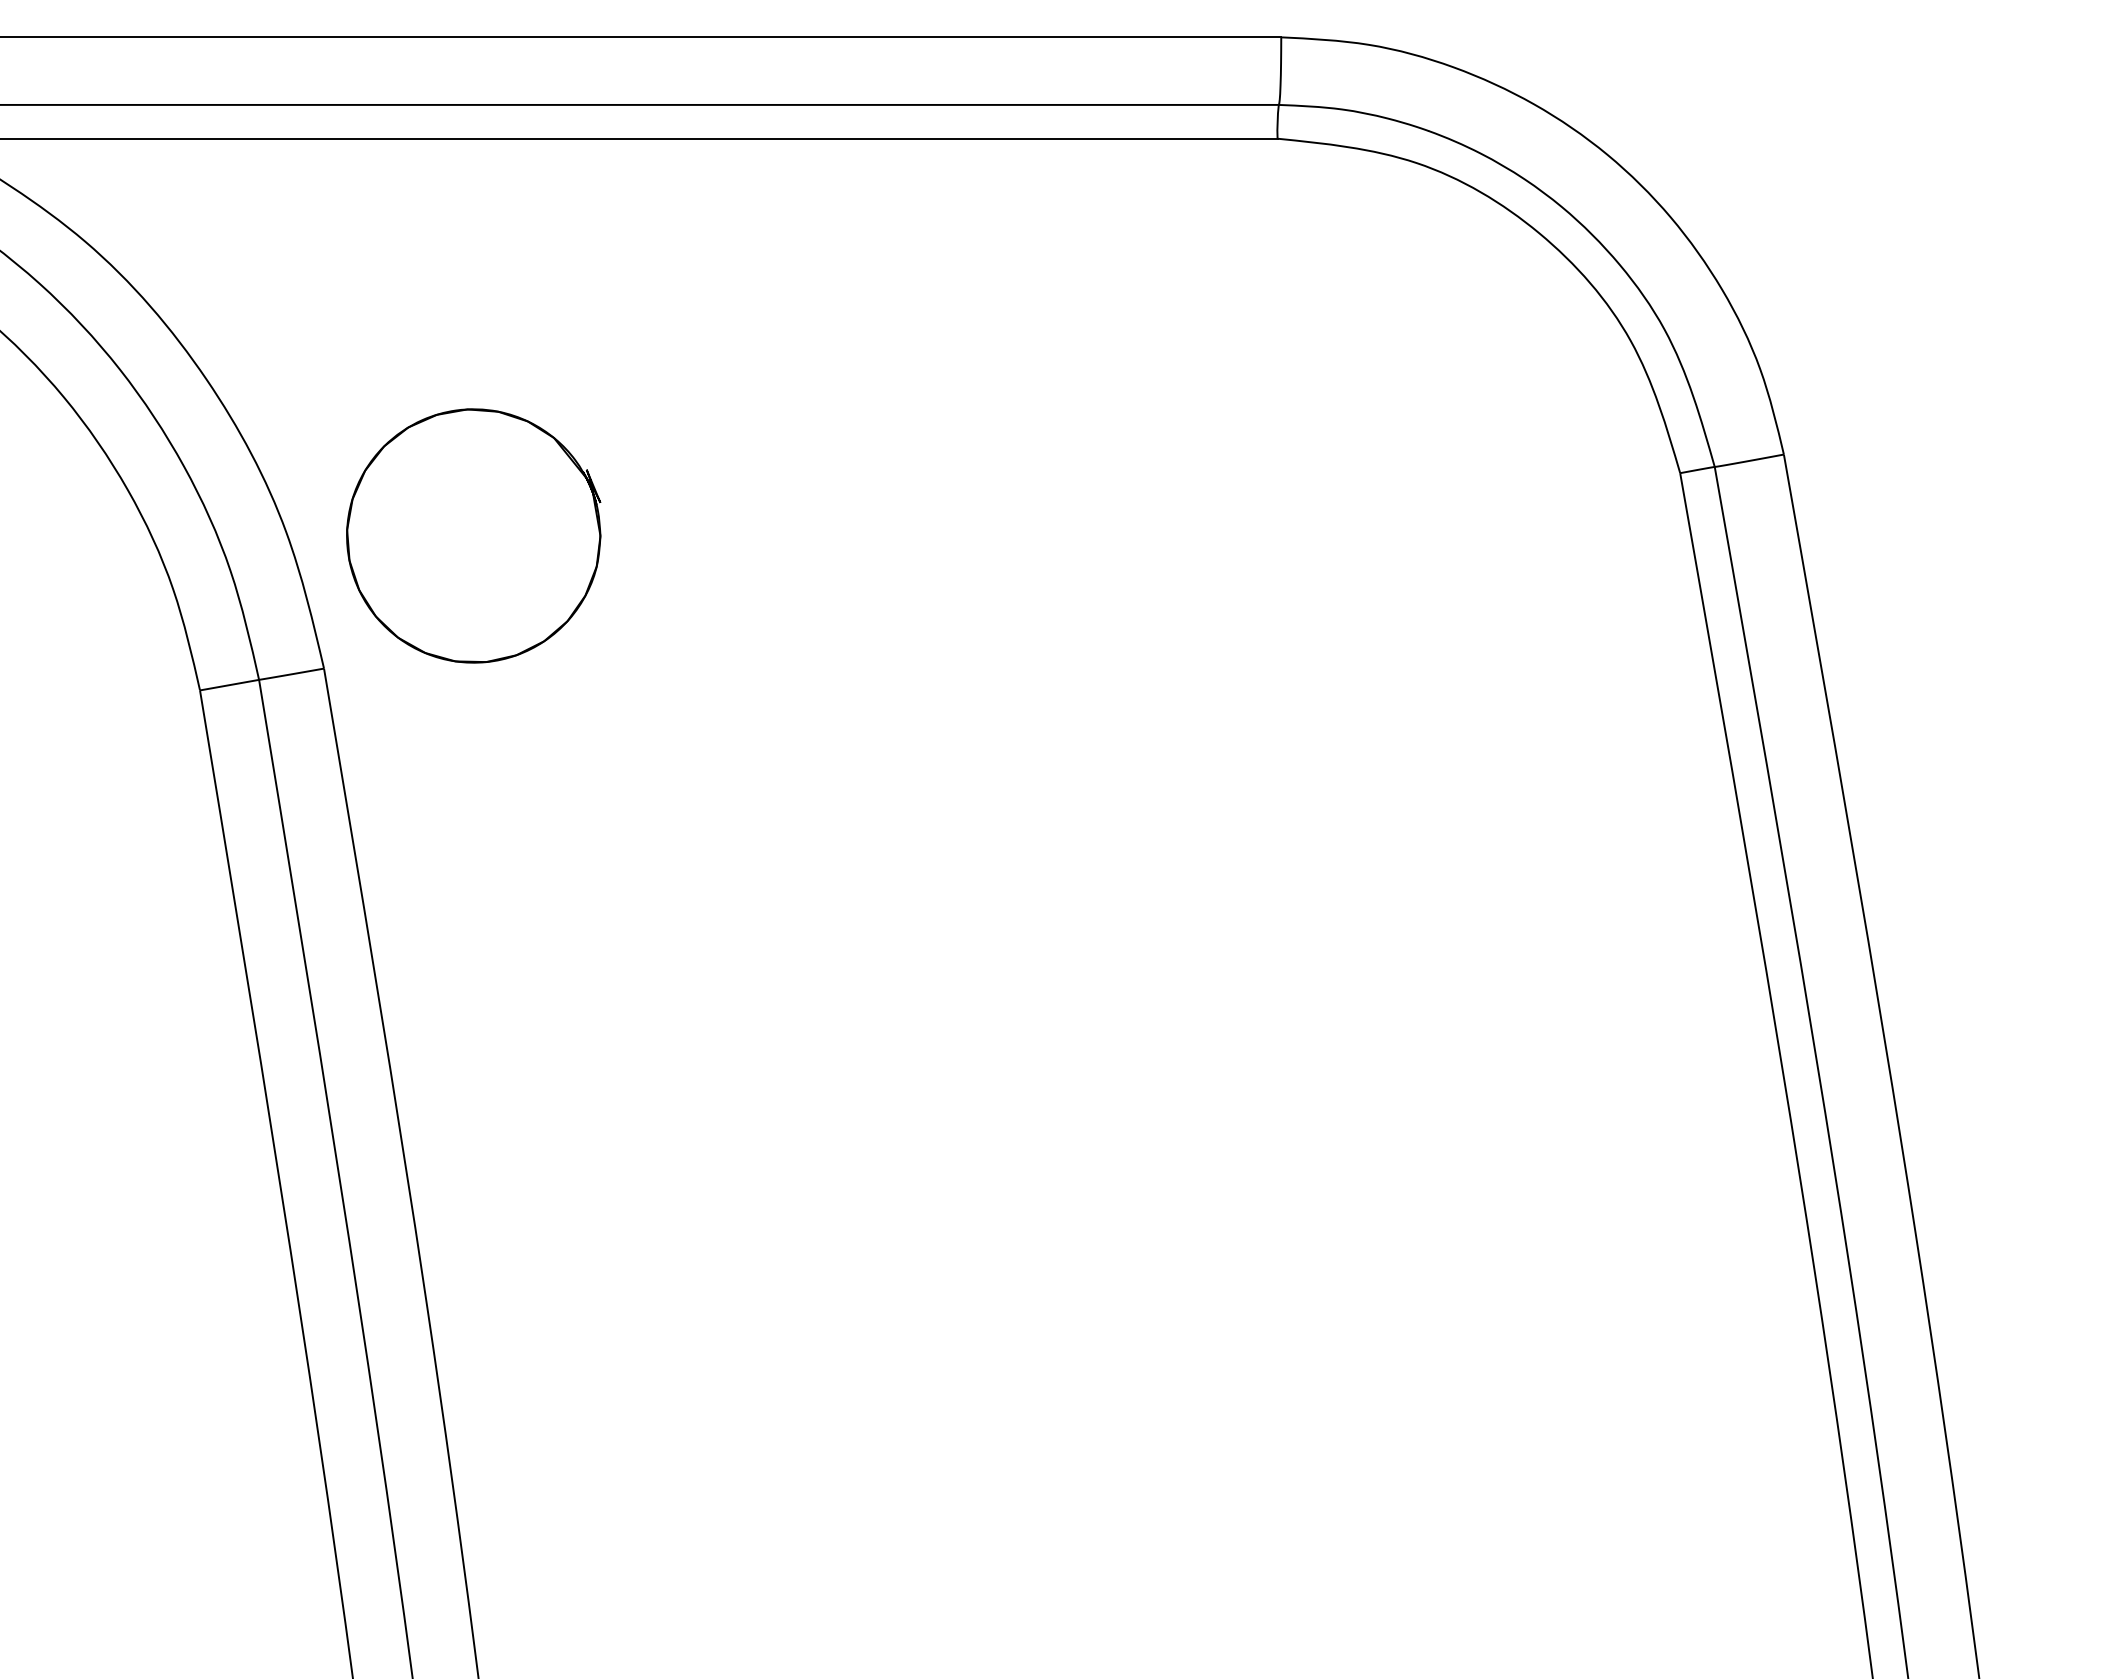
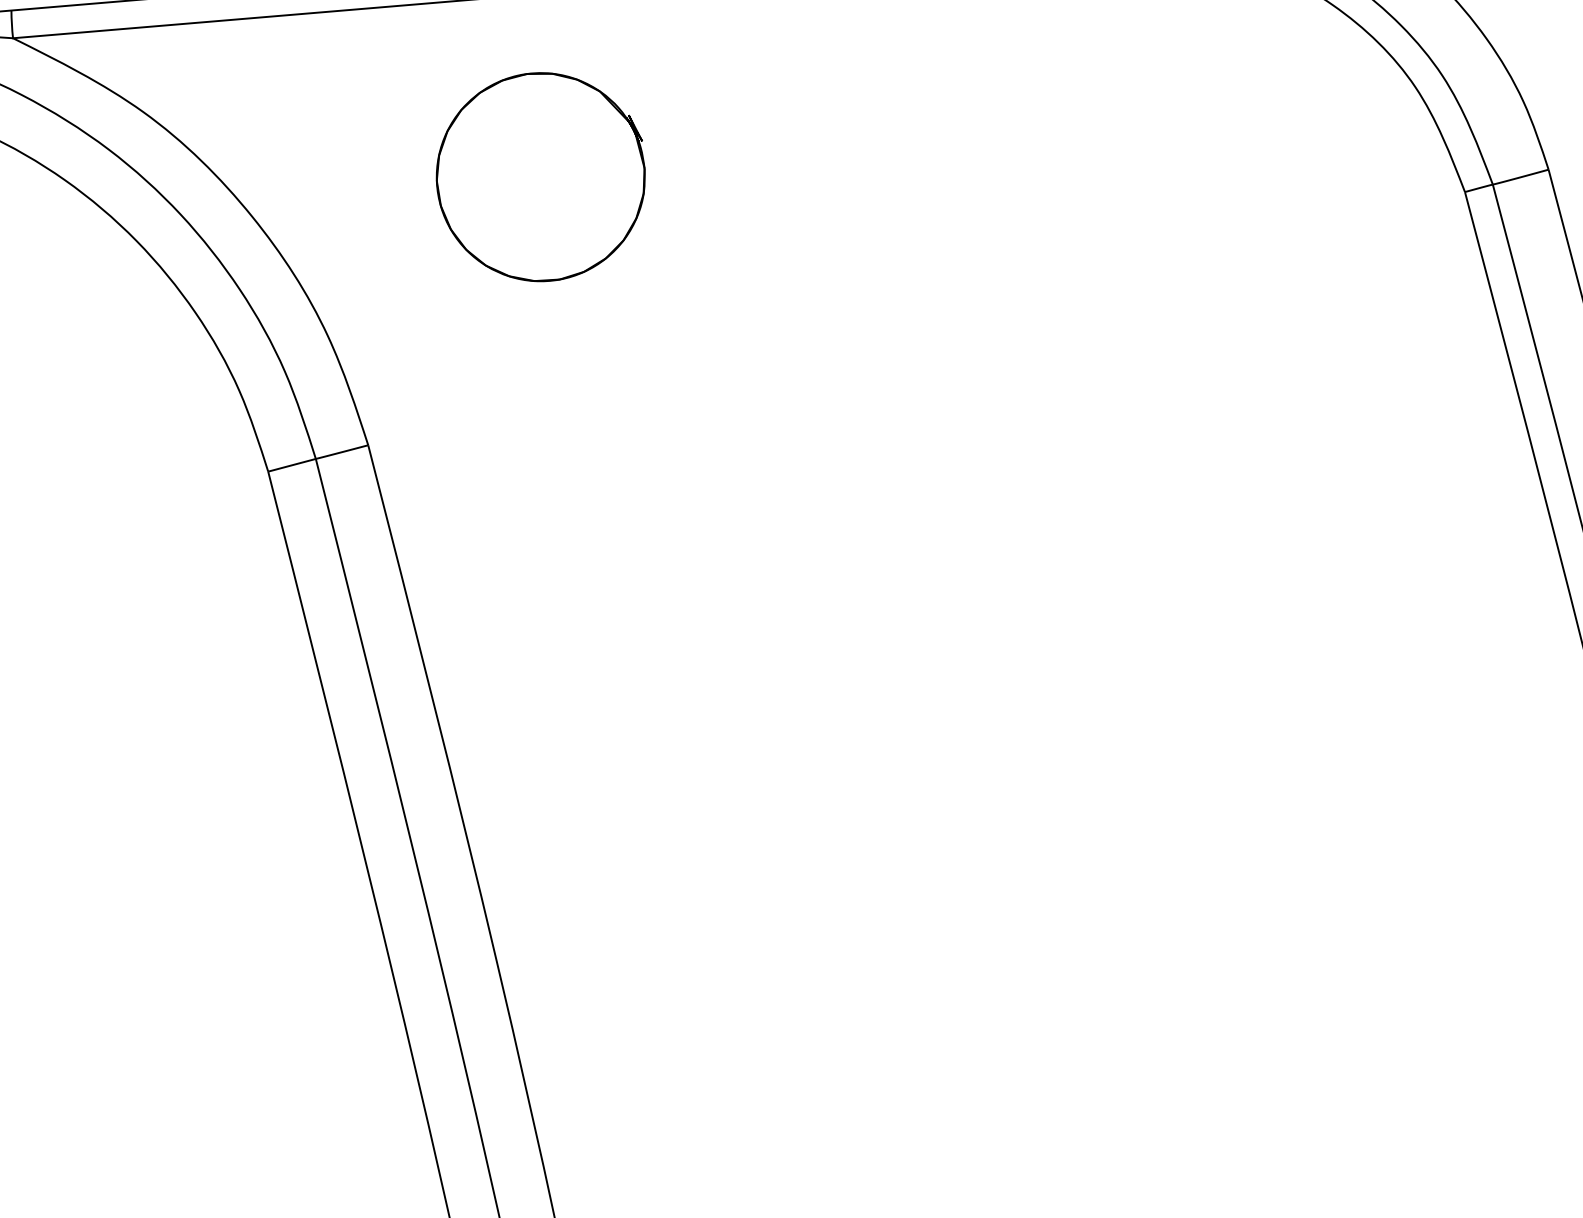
part: (473, 535) -> (540, 176), moved

